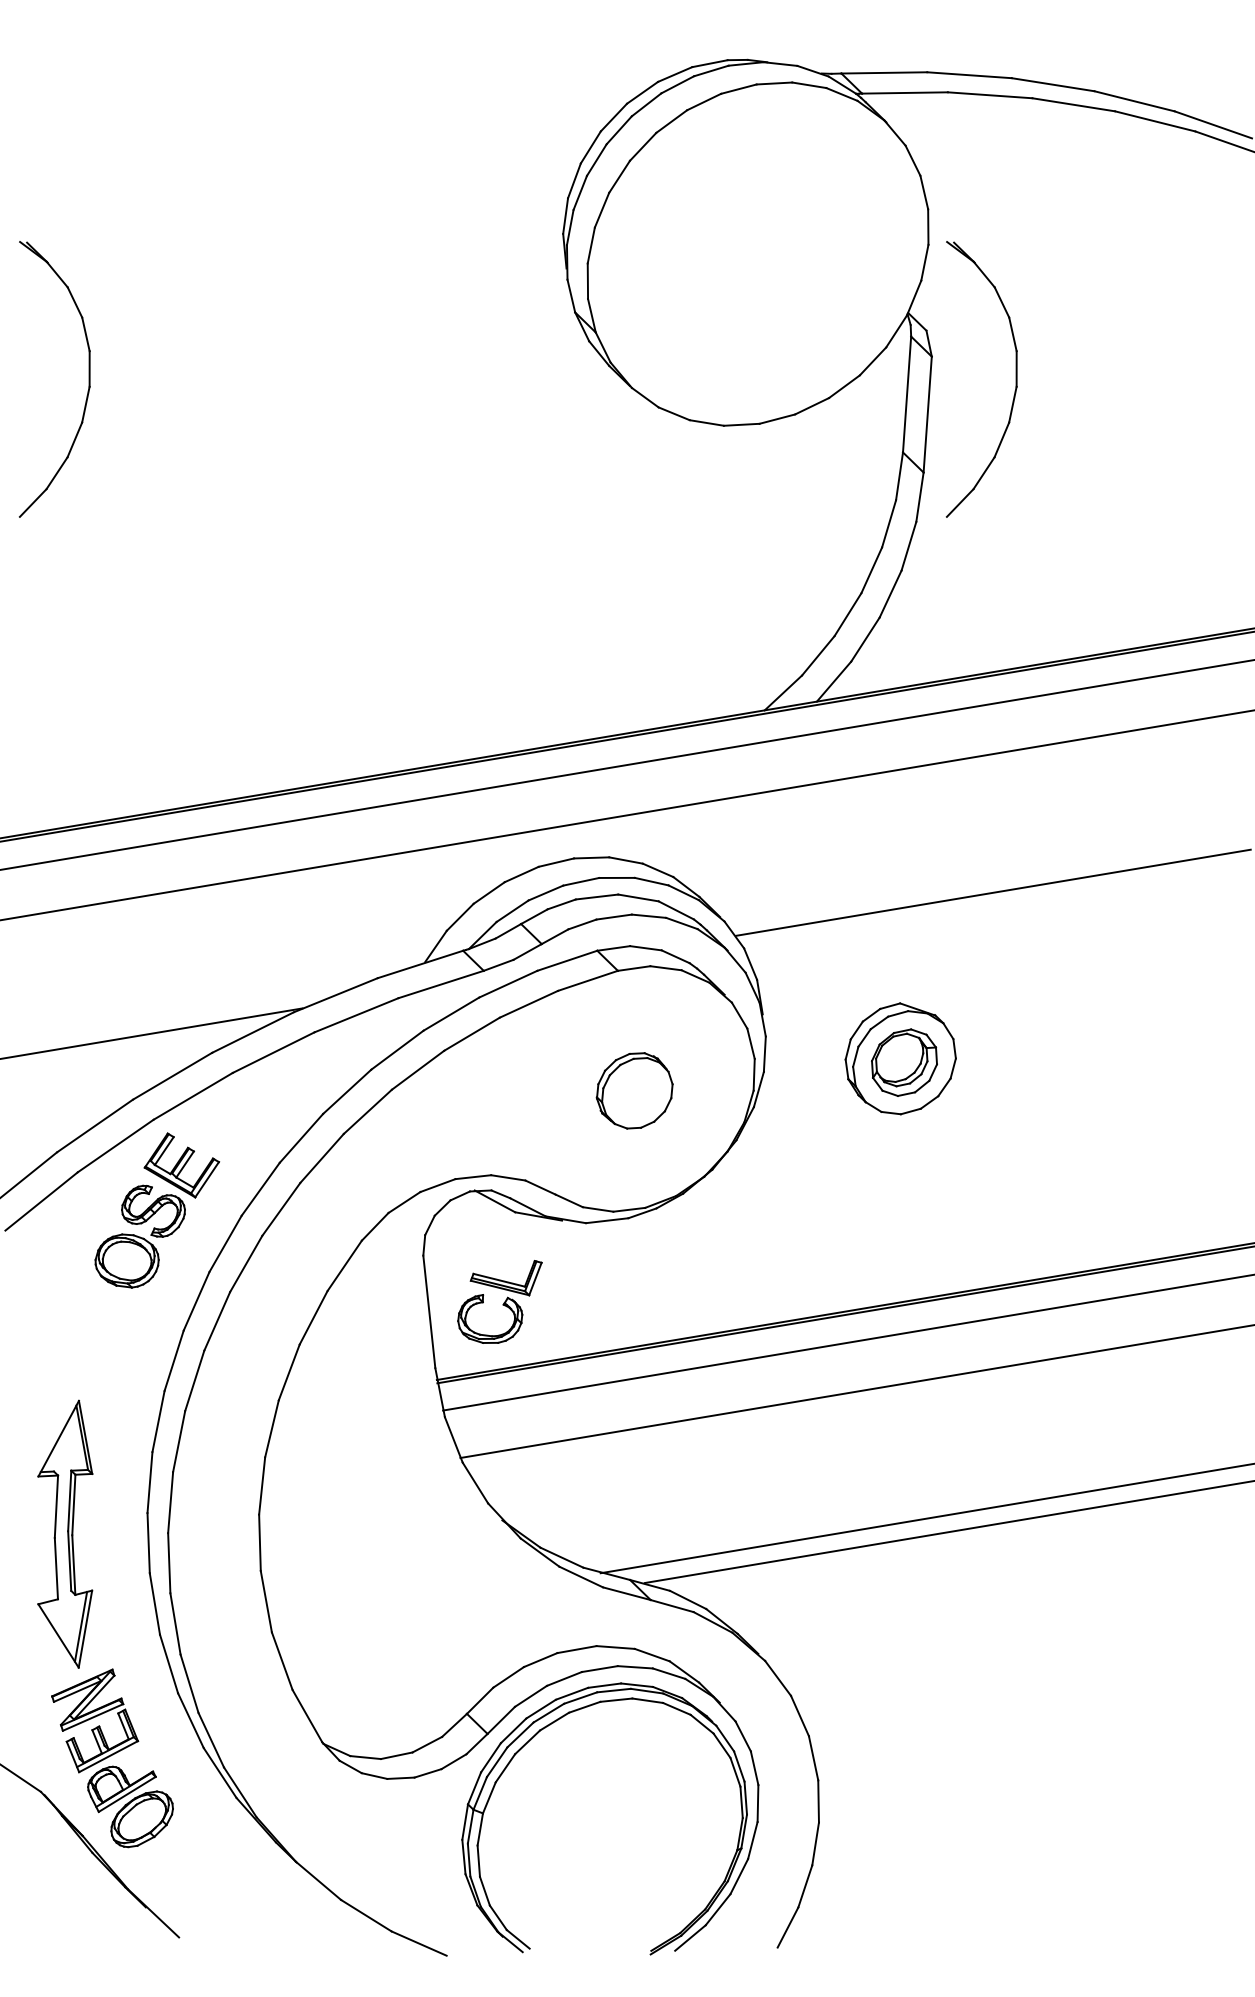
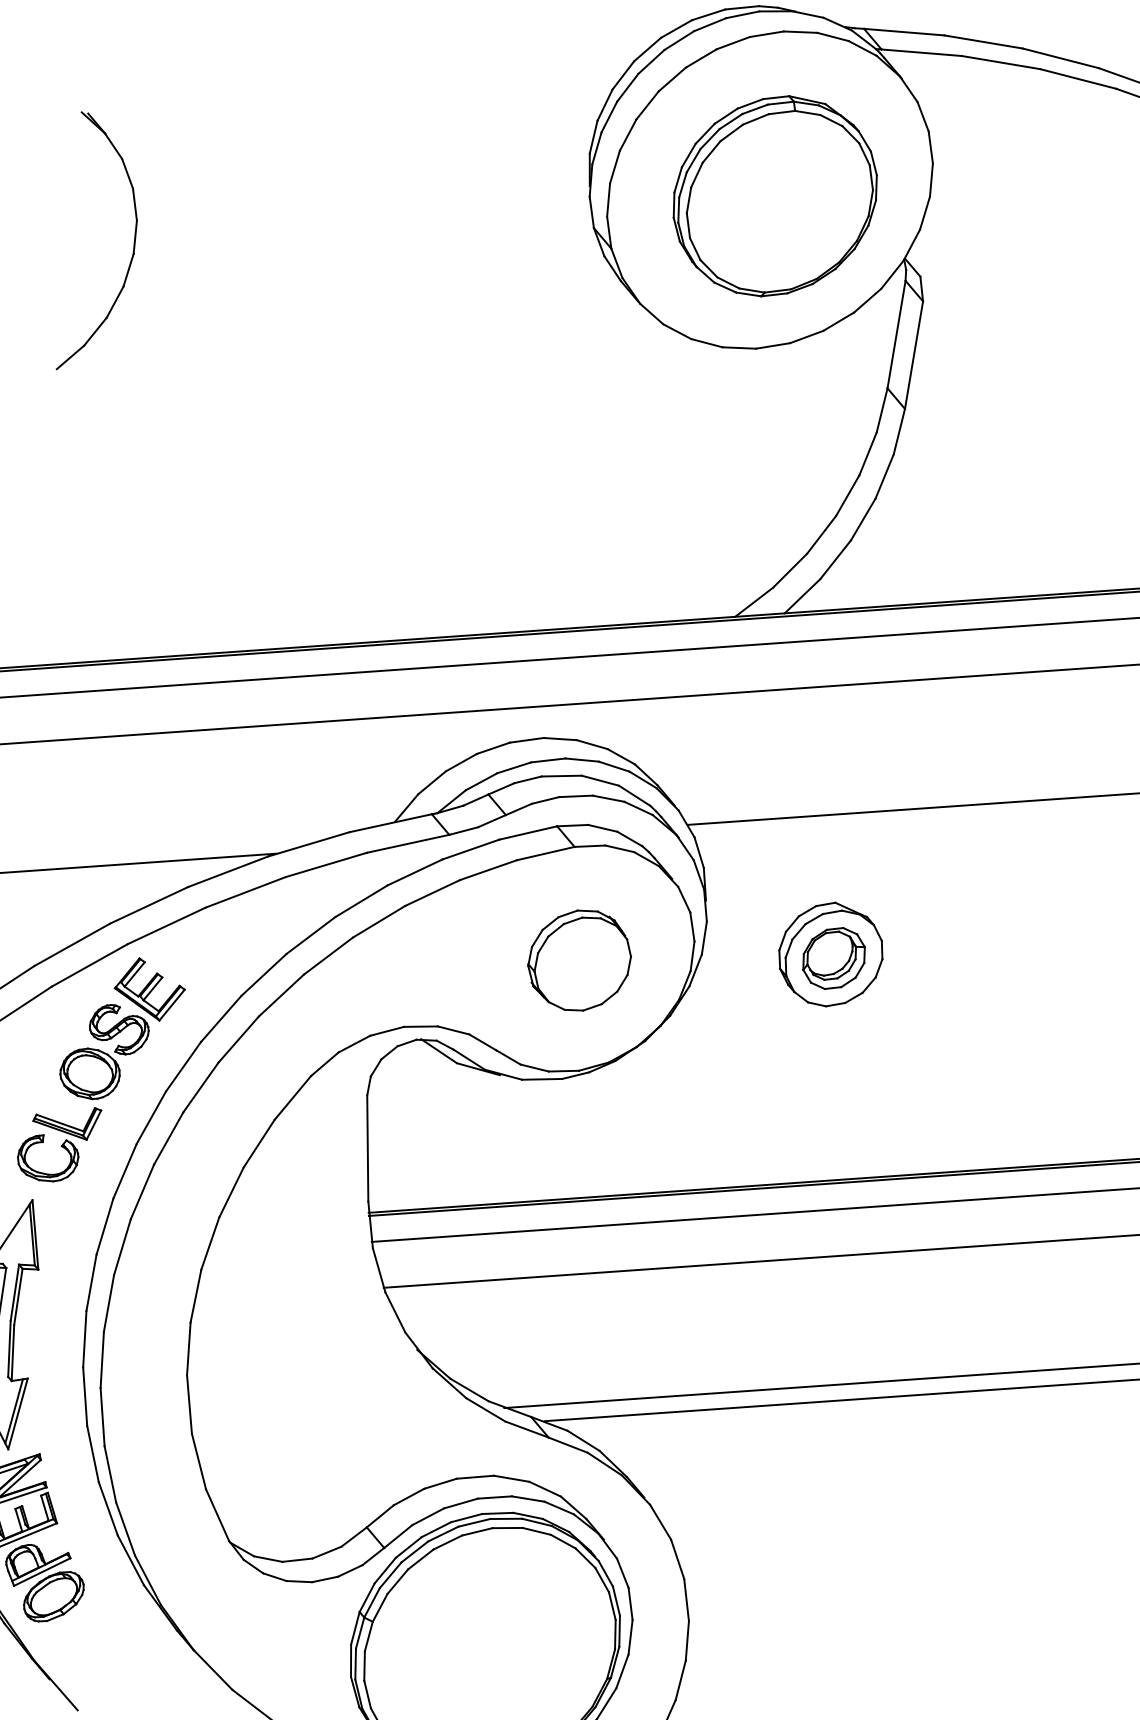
part: (764, 259) -> (775, 195), added
part: (1015, 379) -> (999, 330), removed
part: (634, 1090) -> (579, 960), size x1.43
part: (499, 1301) -> (58, 1142), moved

